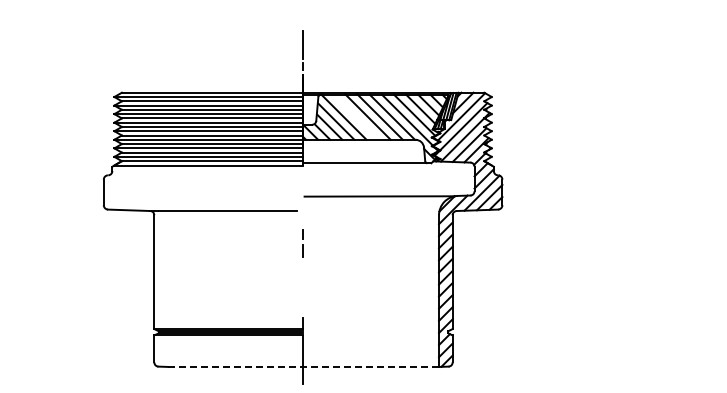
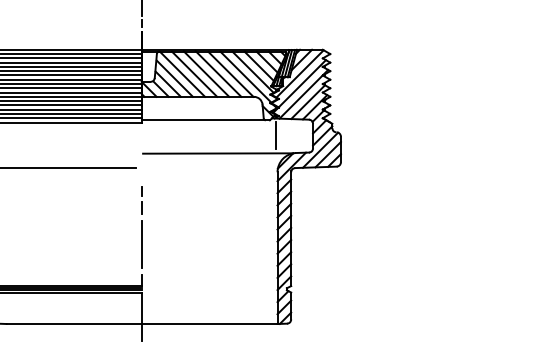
line: (355, 116) -> (194, 73), added
line: (437, 177) -> (276, 134), added
line: (303, 287) -> (142, 244), added
line: (303, 366) -> (142, 323), dashed -> solid

